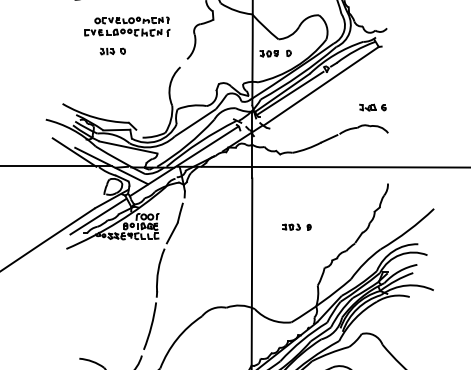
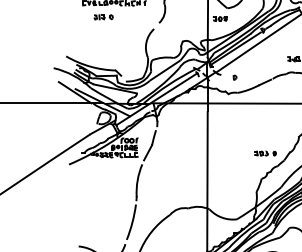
part: (288, 53) -> (234, 77), moved
line: (98, 216) -> (92, 140), removed
part: (296, 226) -> (265, 153), moved

